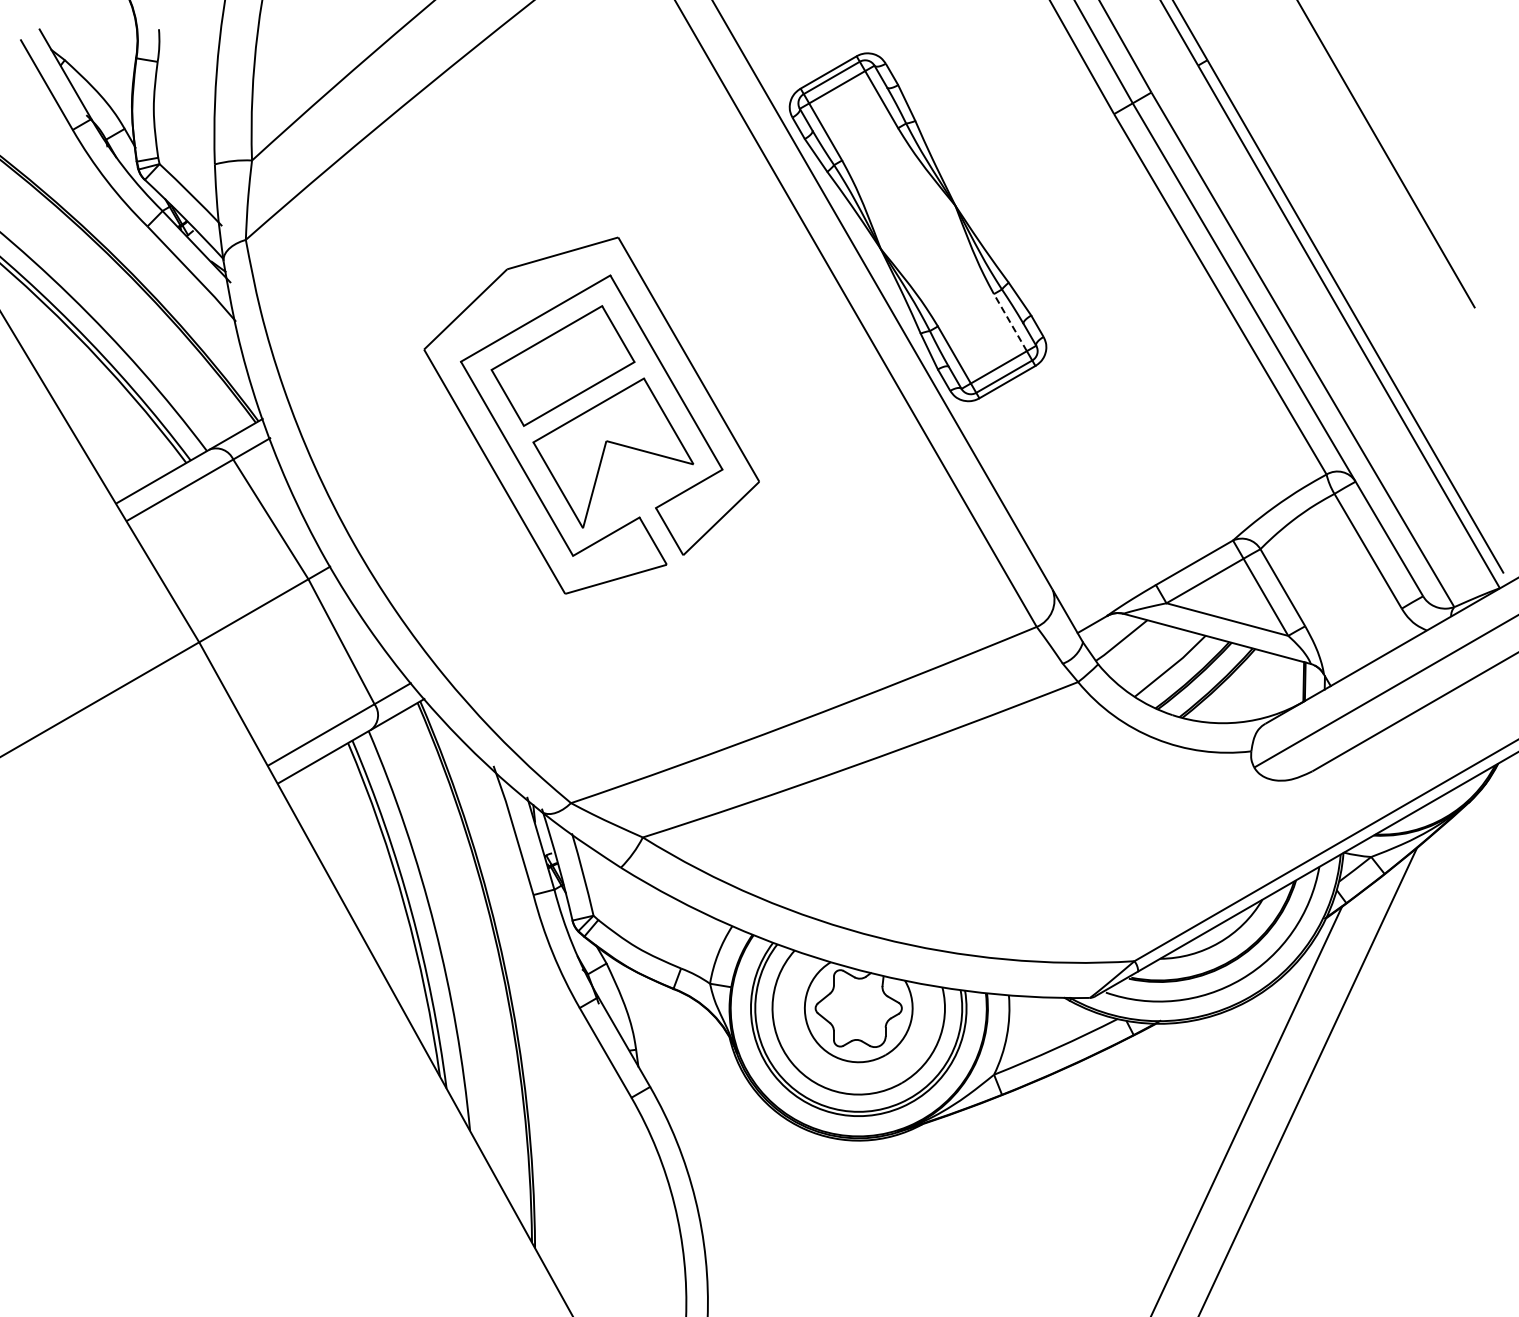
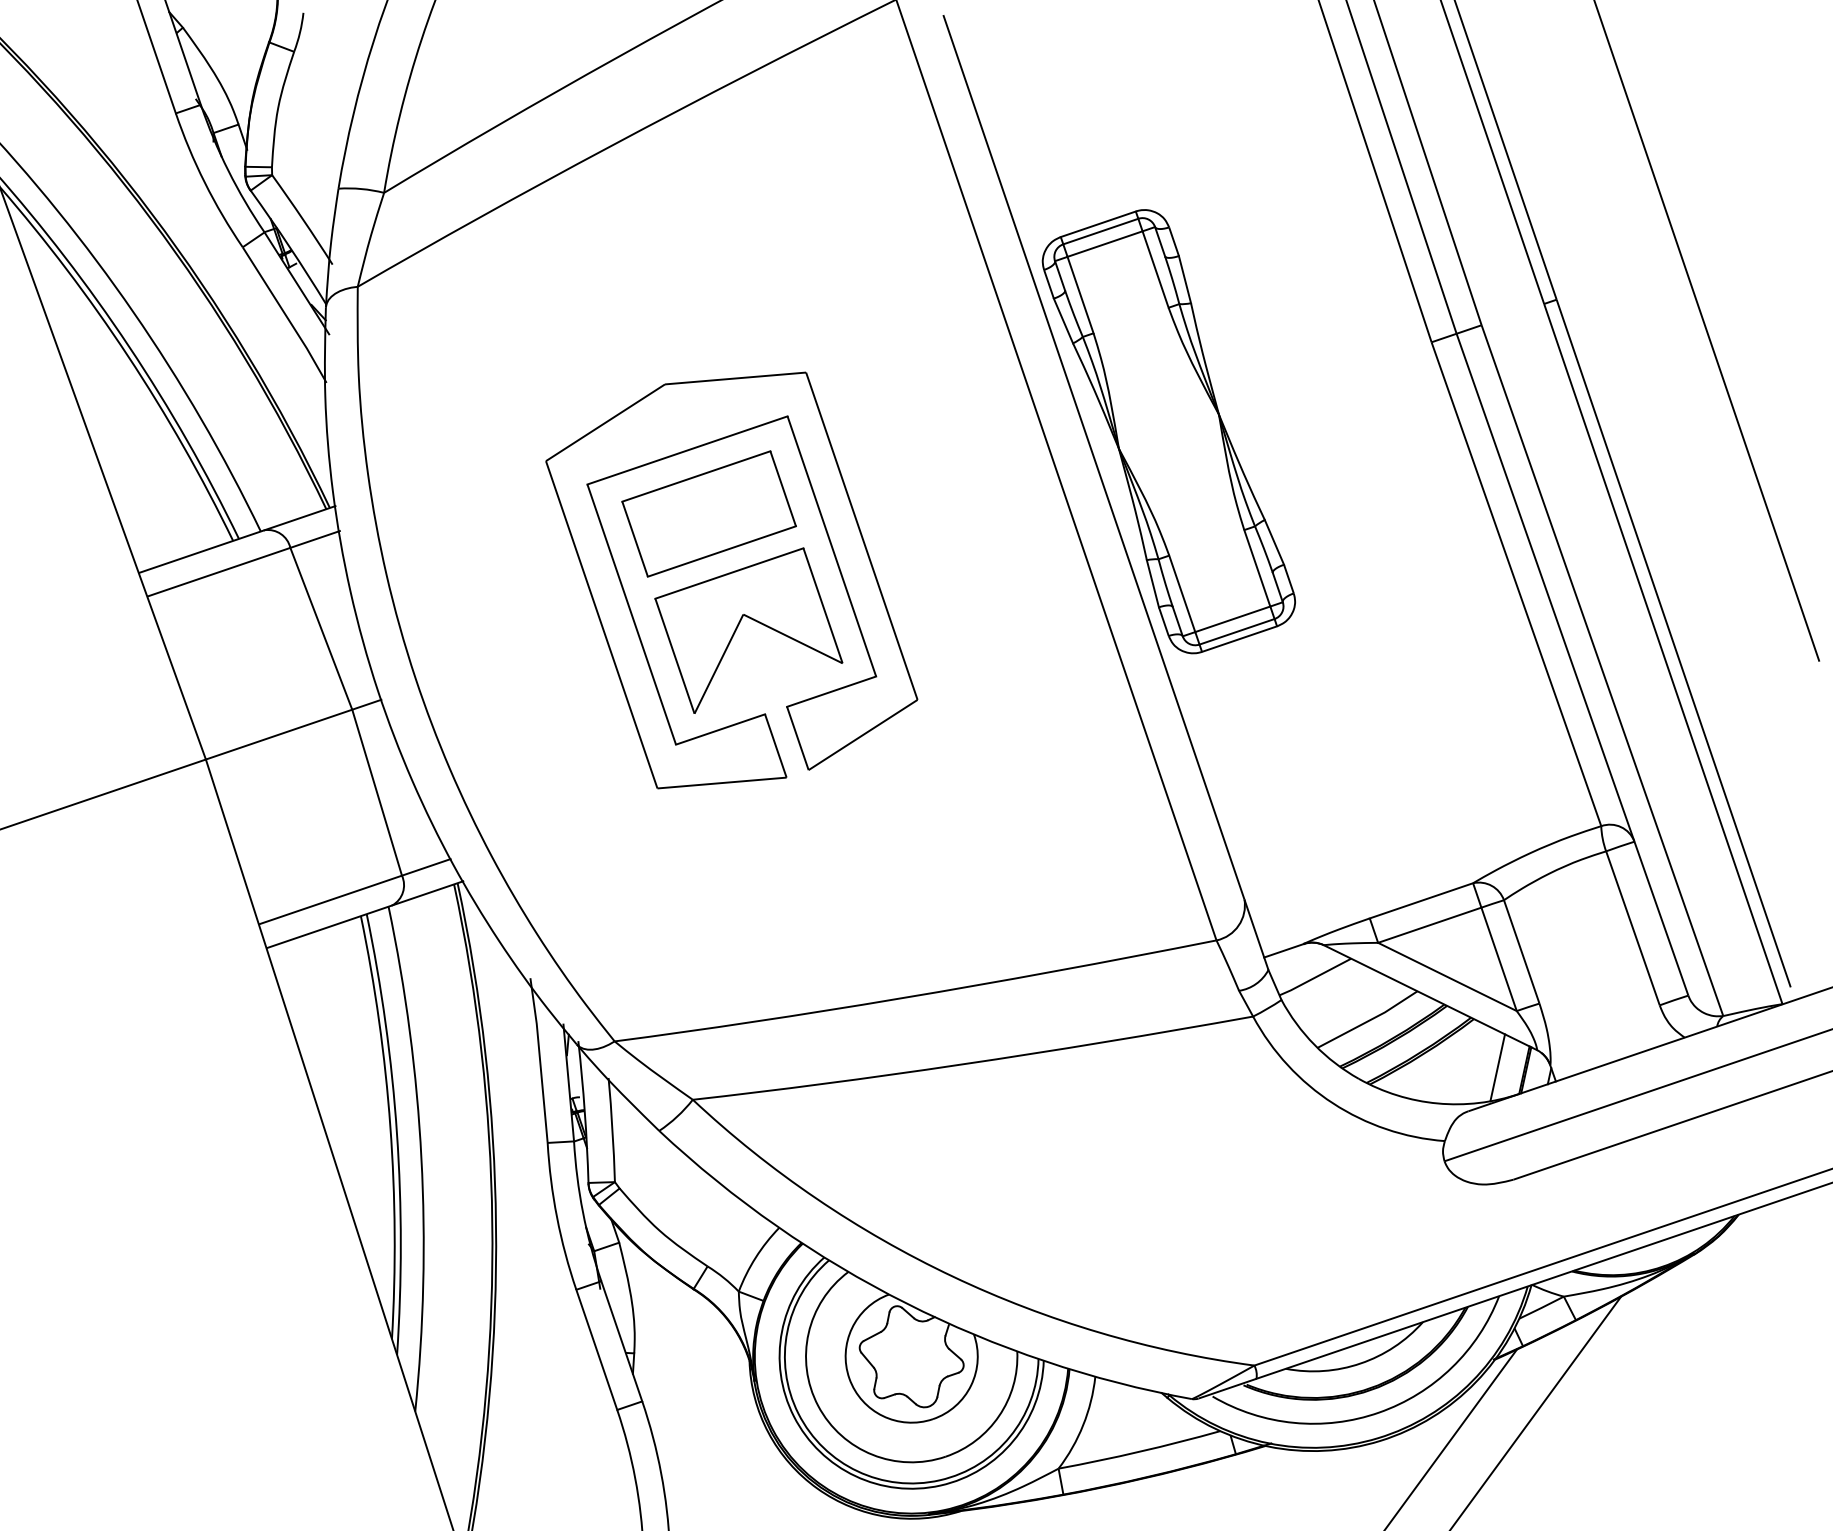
line: (1010, 322) -> (1257, 568), dashed -> solid
line: (1281, 684) -> (1497, 1067), added

